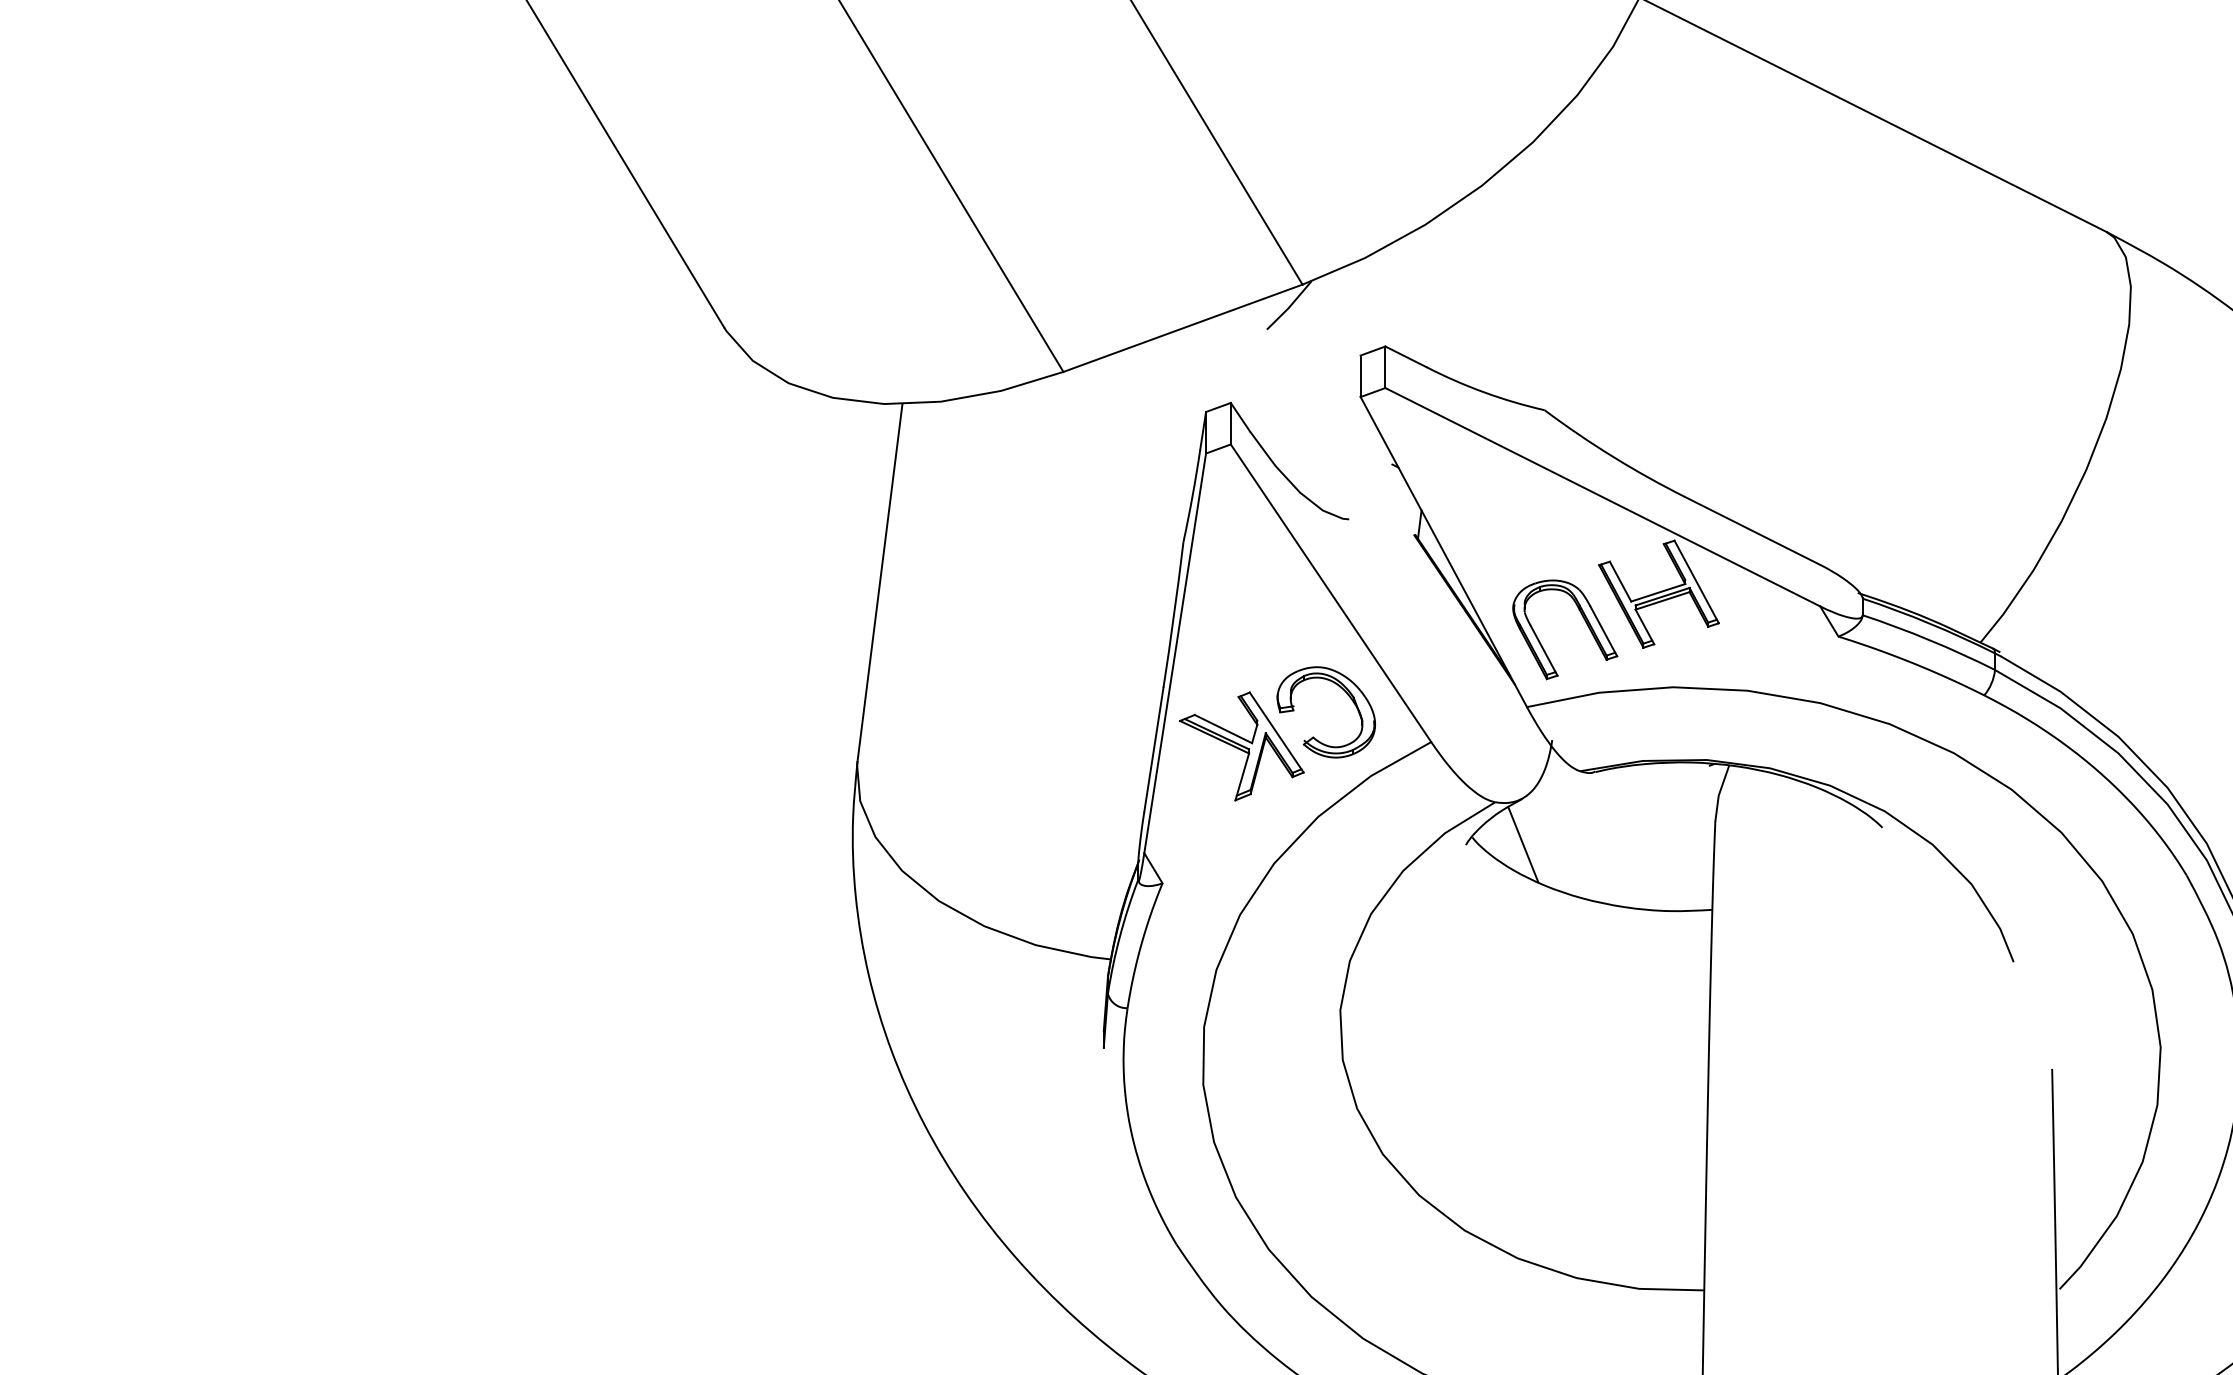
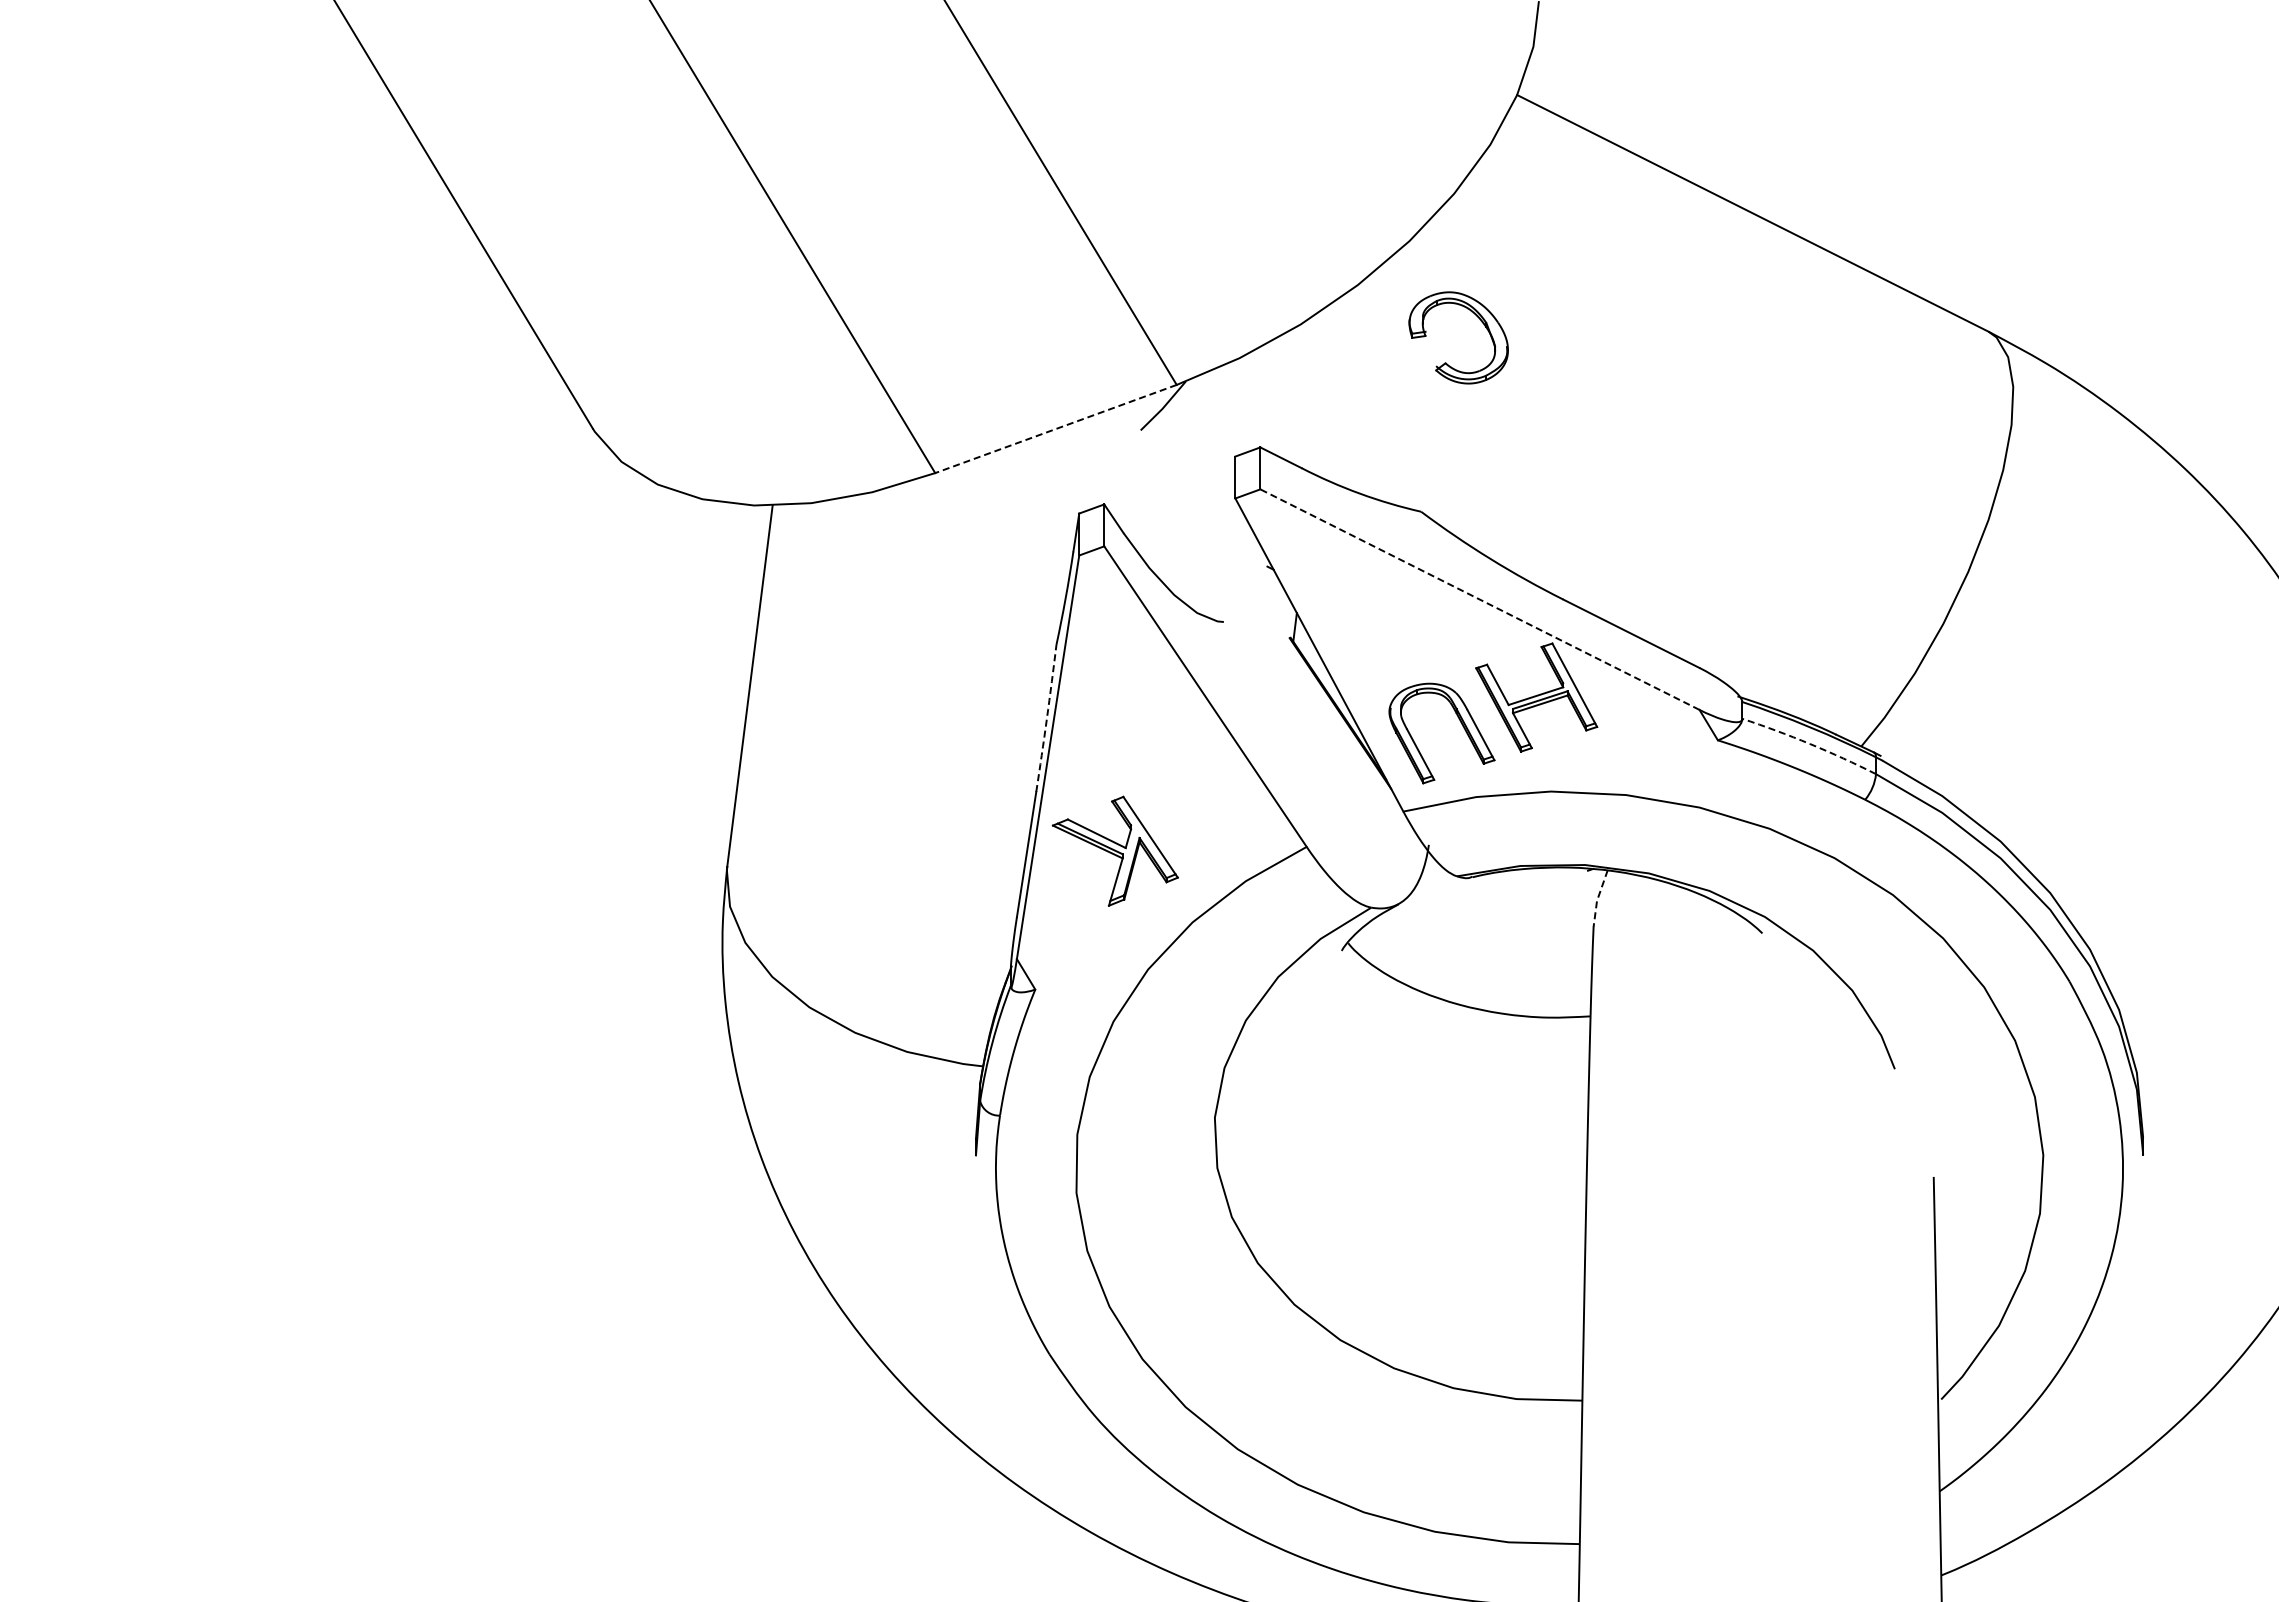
line: (1182, 328) -> (1055, 429), solid -> dashed
line: (1602, 497) -> (1479, 599), solid -> dashed
arc: (1173, 614) -> (1046, 718), solid -> dashed
arc: (1930, 640) -> (1810, 744), solid -> dashed
part: (1348, 697) -> (1481, 322), moved
line: (1719, 794) -> (1597, 899), solid -> dashed
line: (1523, 844) -> (1399, 950), removed

